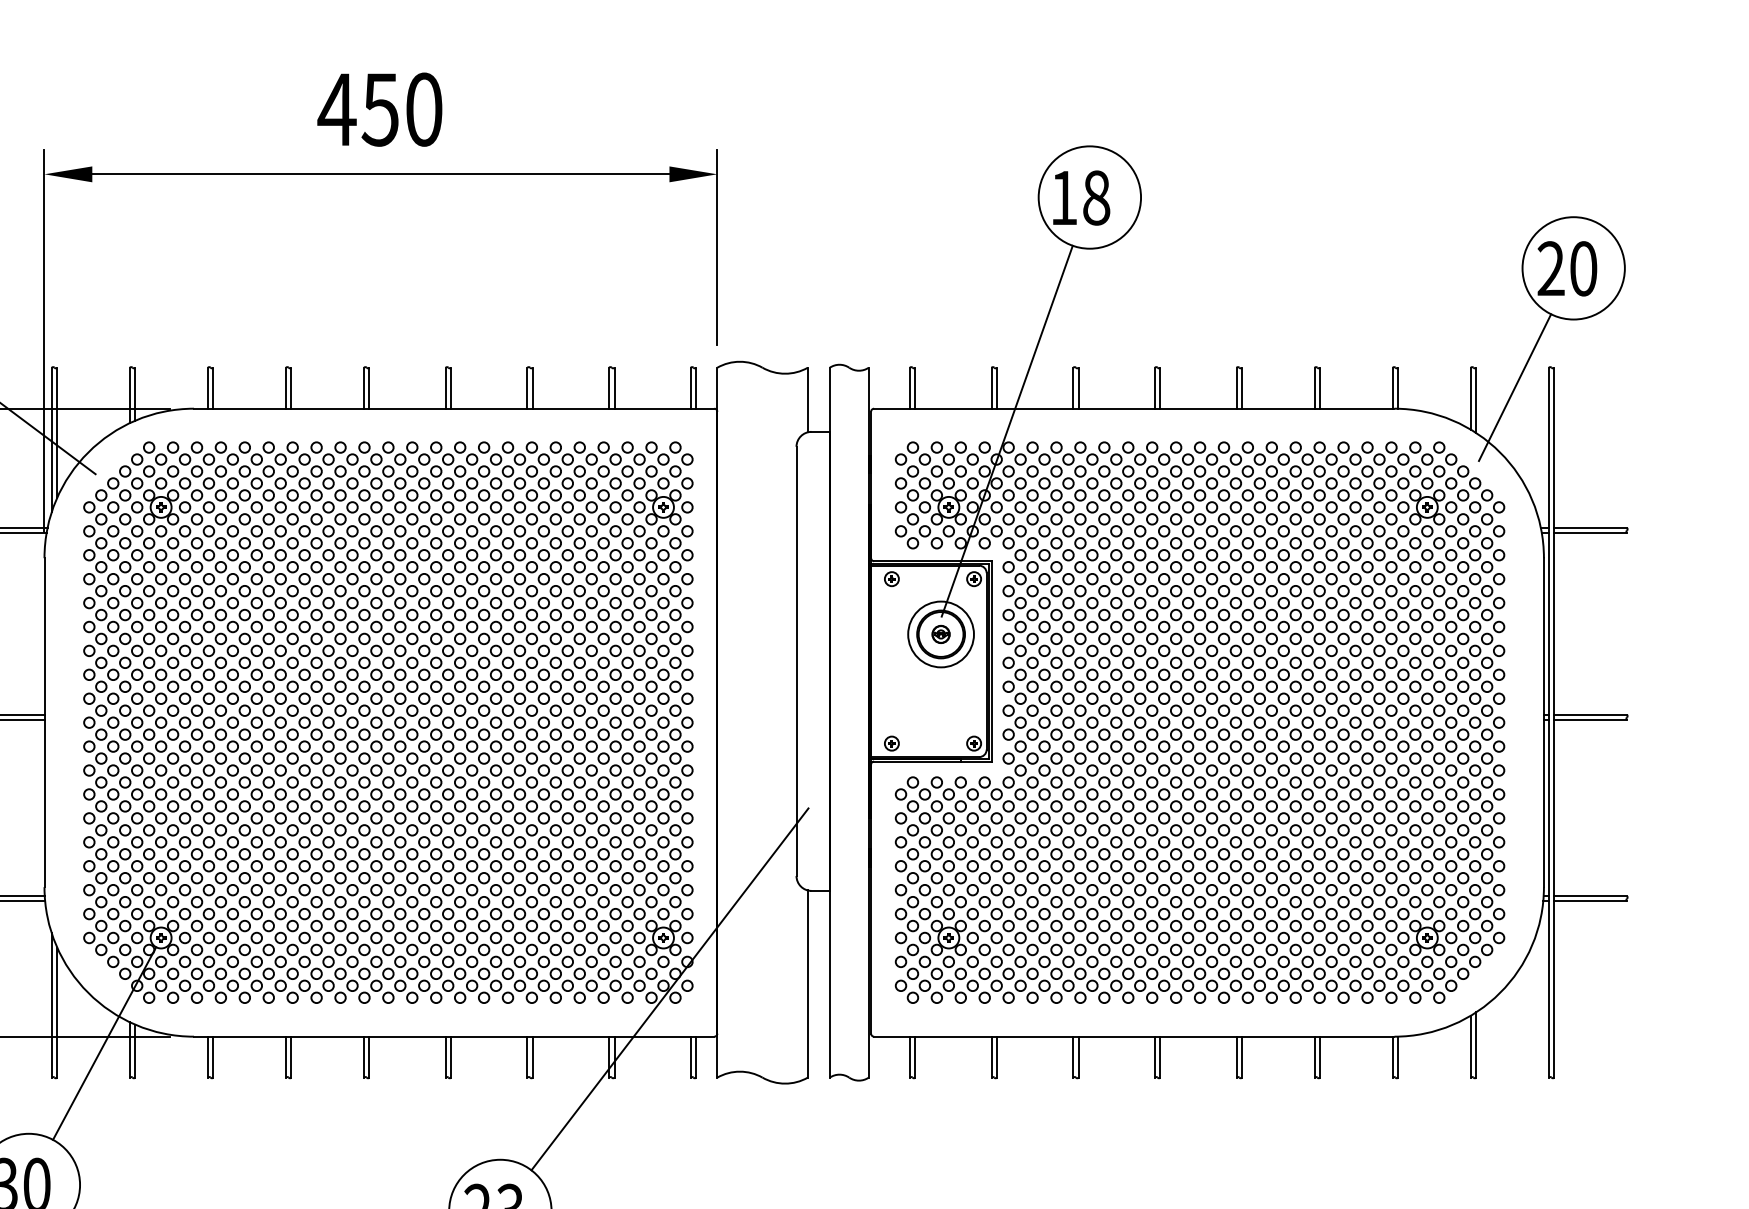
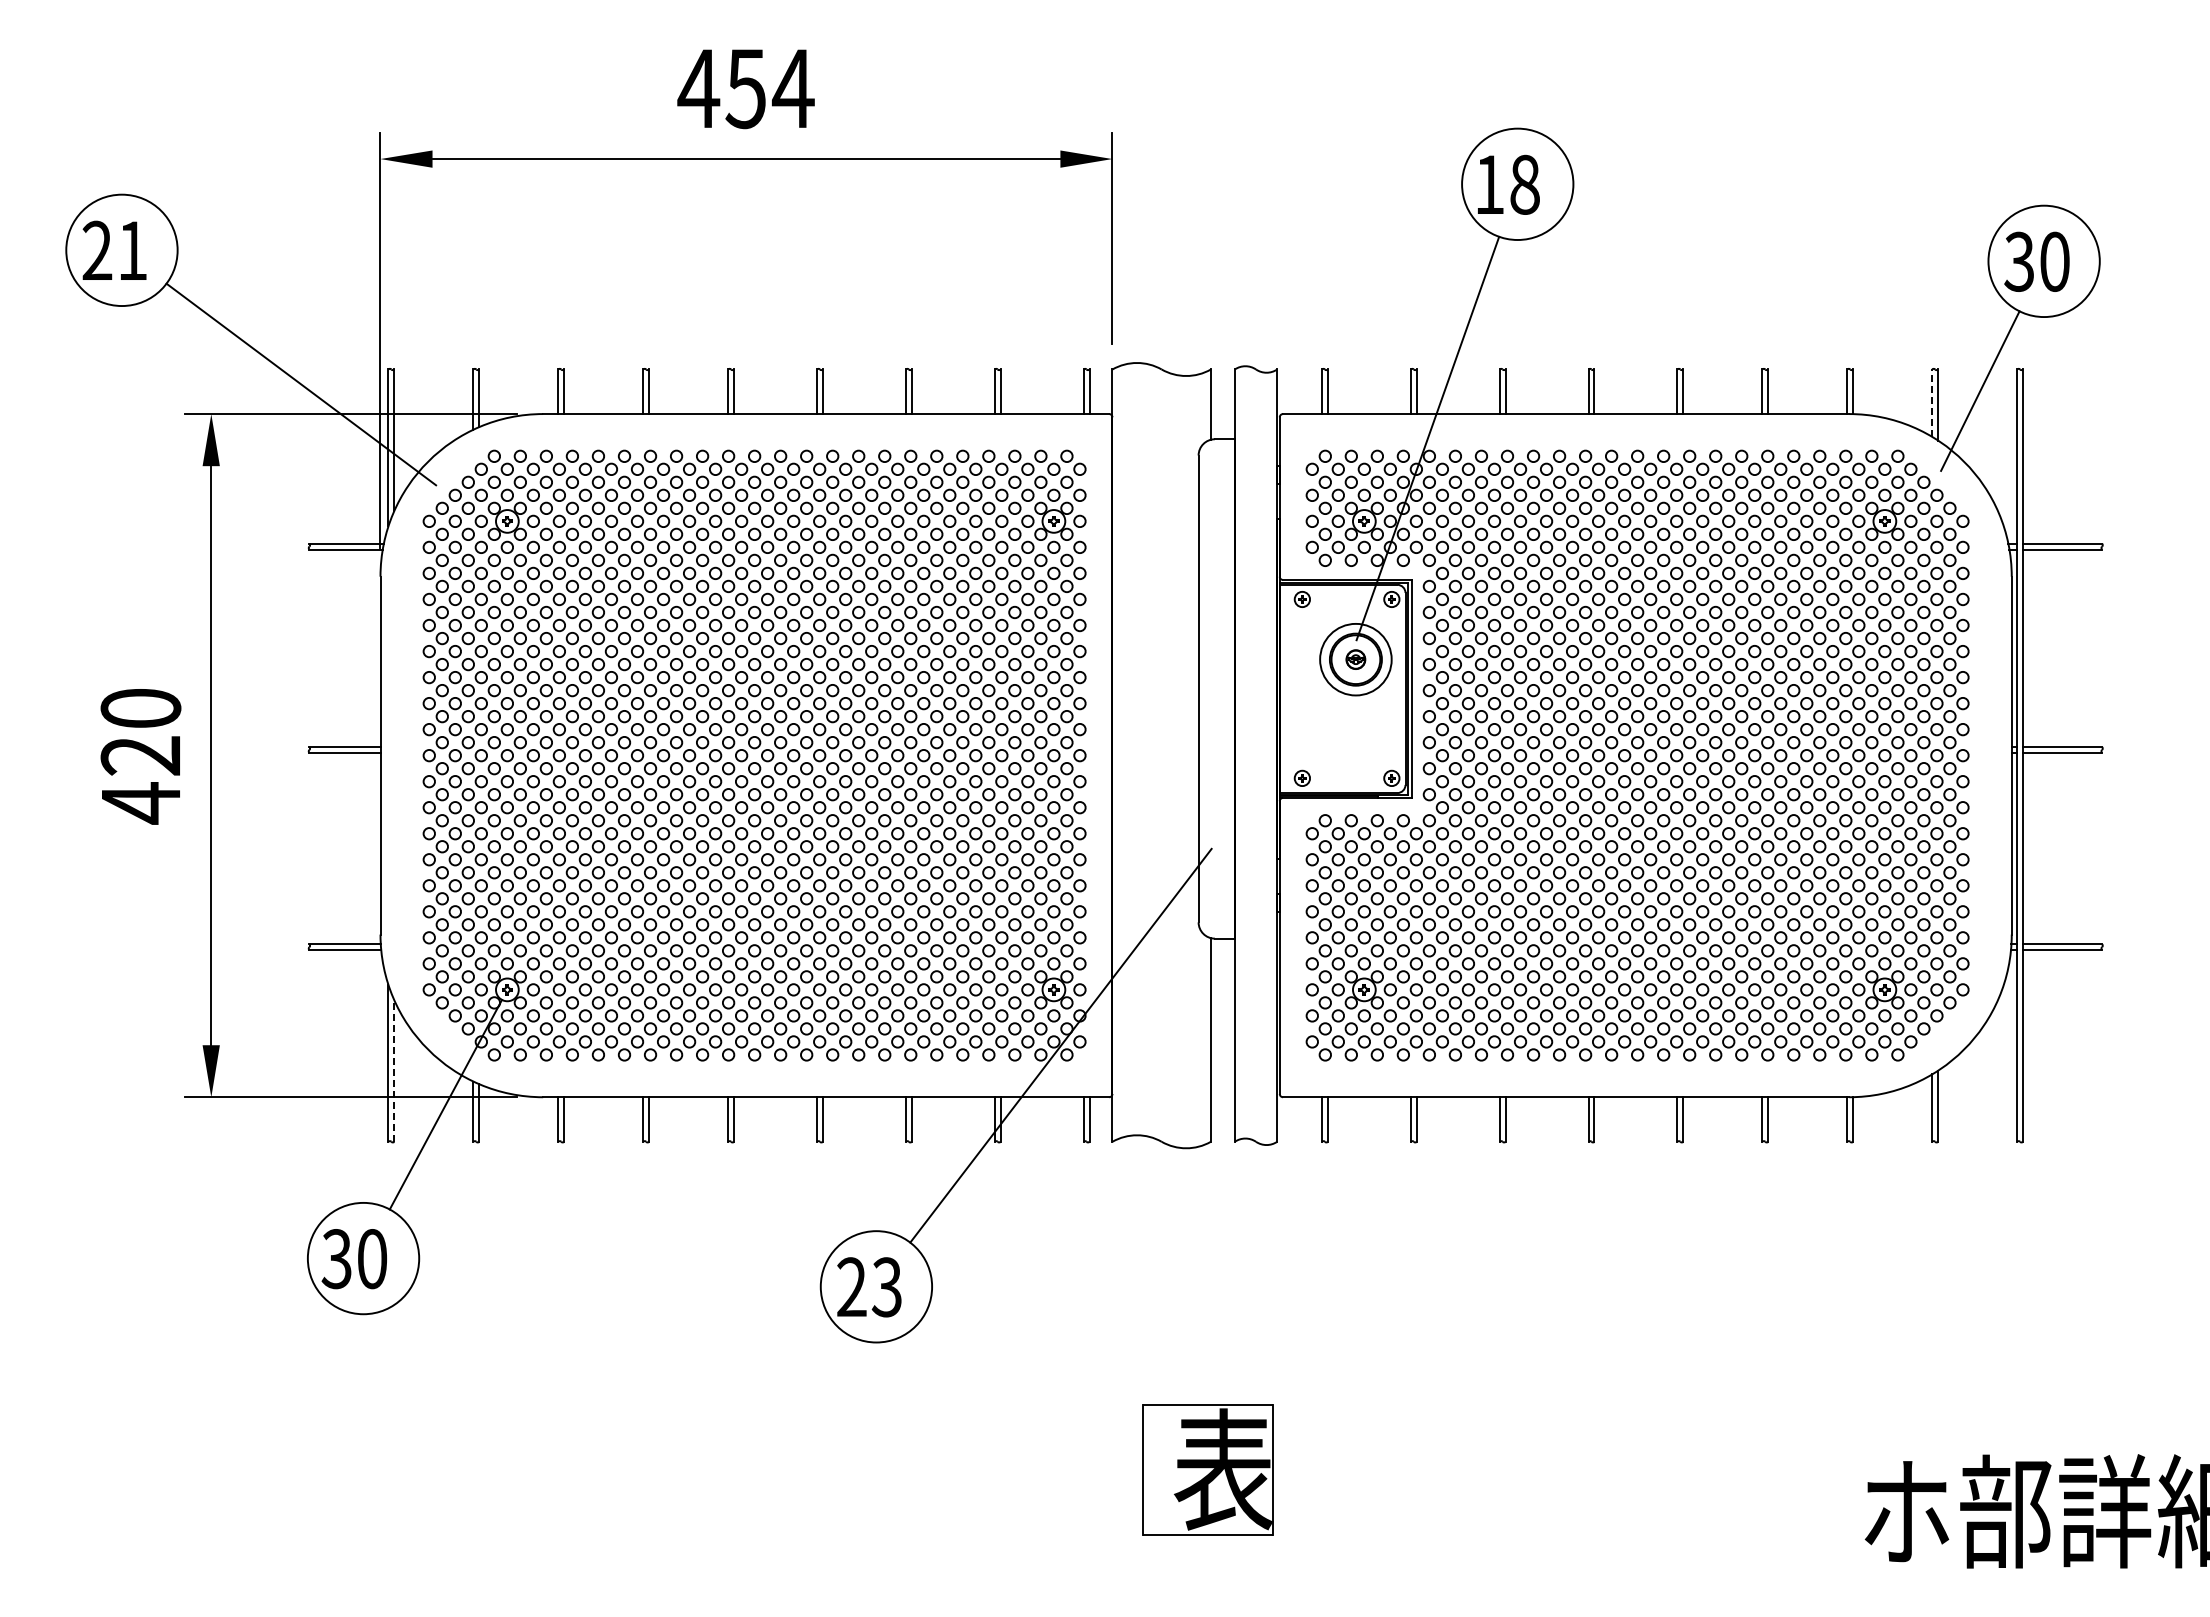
text: (423, 109) -> (792, 88), 450 -> 454
text: (1551, 268) -> (2019, 261), 20 -> 30
line: (1471, 399) -> (1932, 403), solid -> dashed
line: (57, 1013) -> (394, 1071), solid -> dashed

